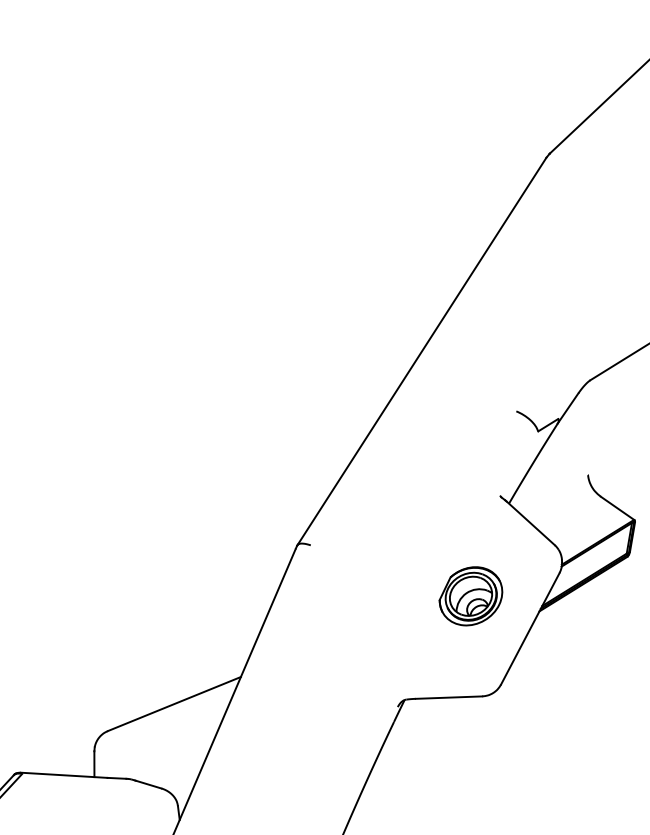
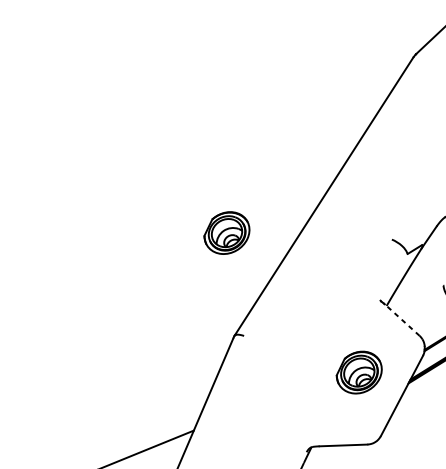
part: (286, 402) -> (226, 233), added
line: (530, 523) -> (402, 320), solid -> dashed

